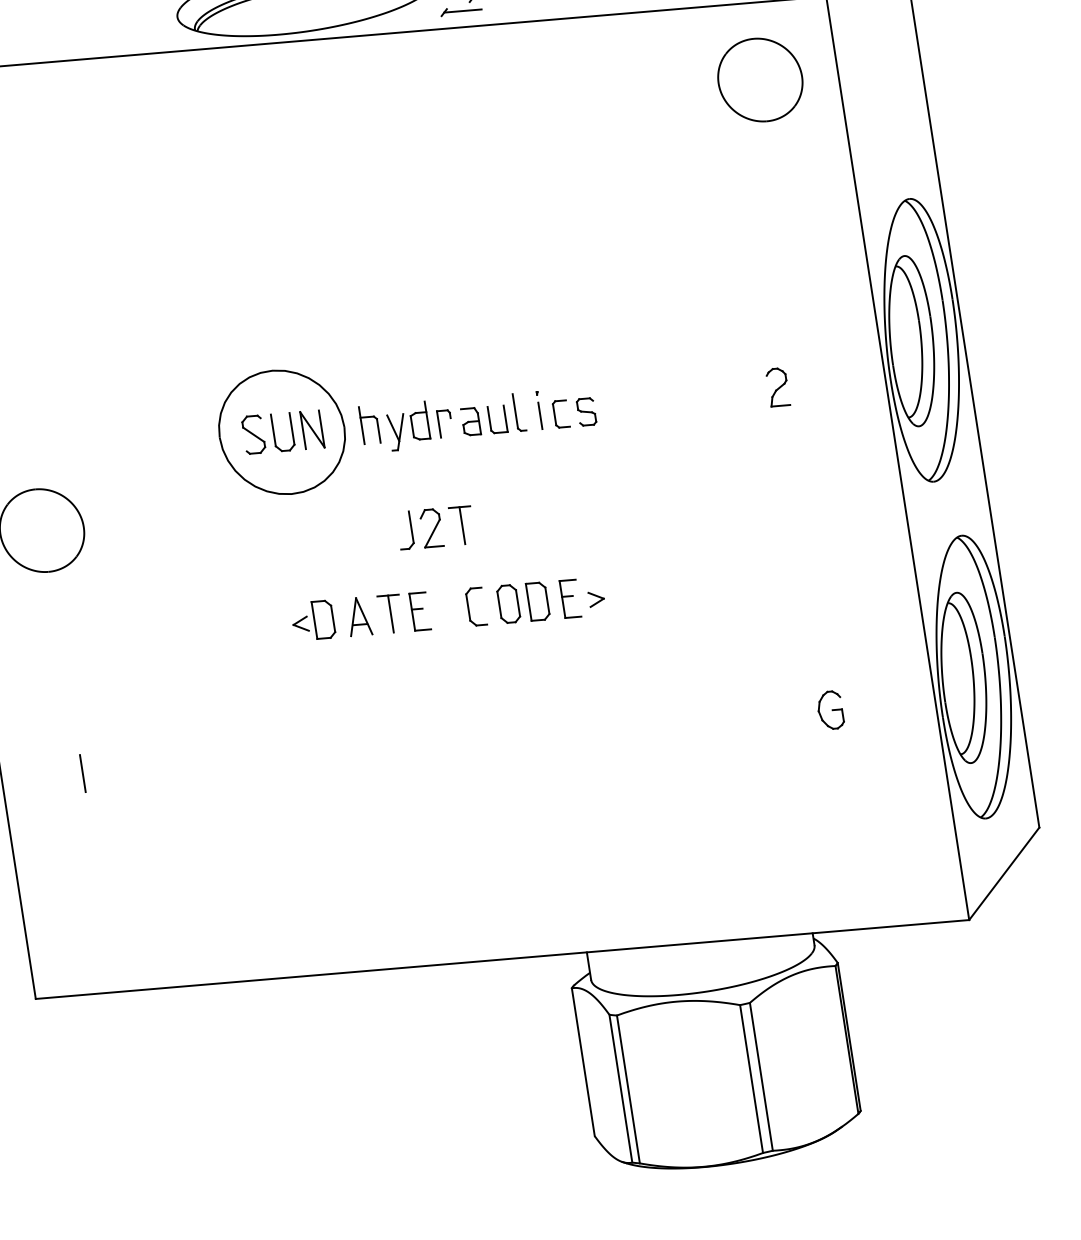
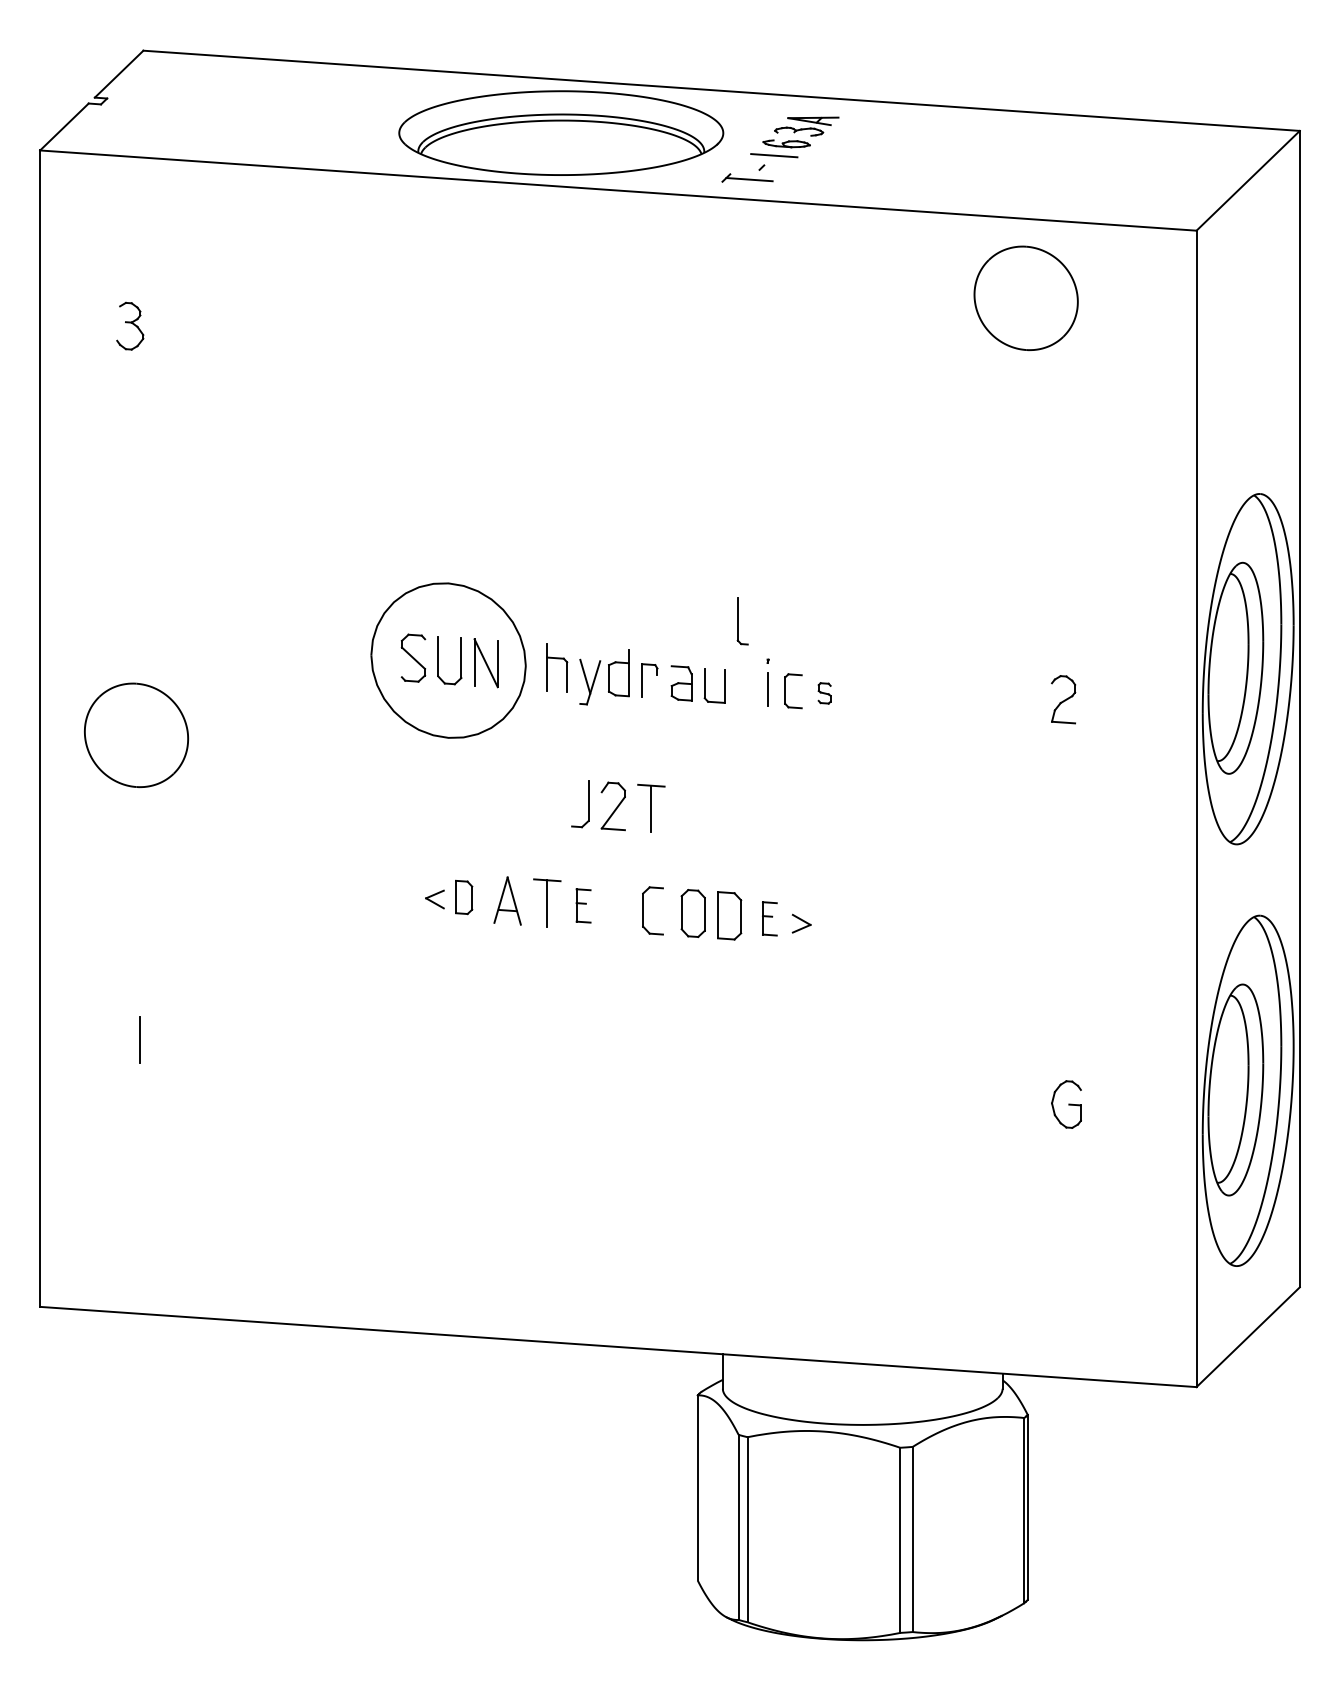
part: (759, 79) -> (1025, 297), moved
part: (519, 412) -> (742, 621), moved
part: (586, 412) -> (824, 693), size x0.6
part: (570, 598) -> (769, 918), size x0.7
part: (420, 611) -> (583, 905), size x0.7
part: (323, 619) -> (463, 897), size x0.7

